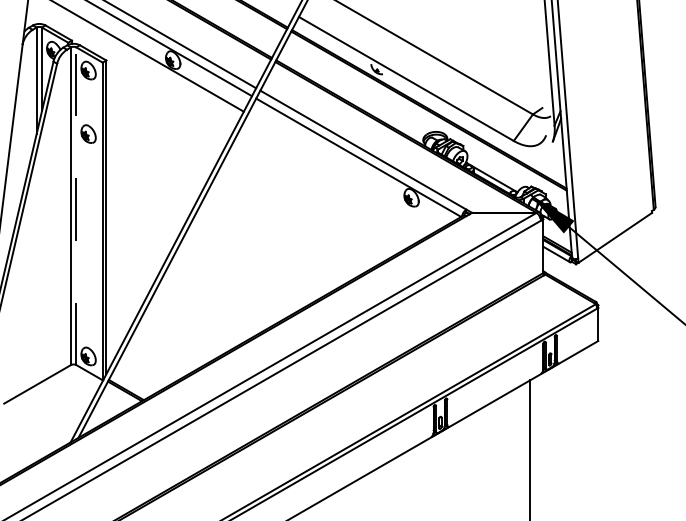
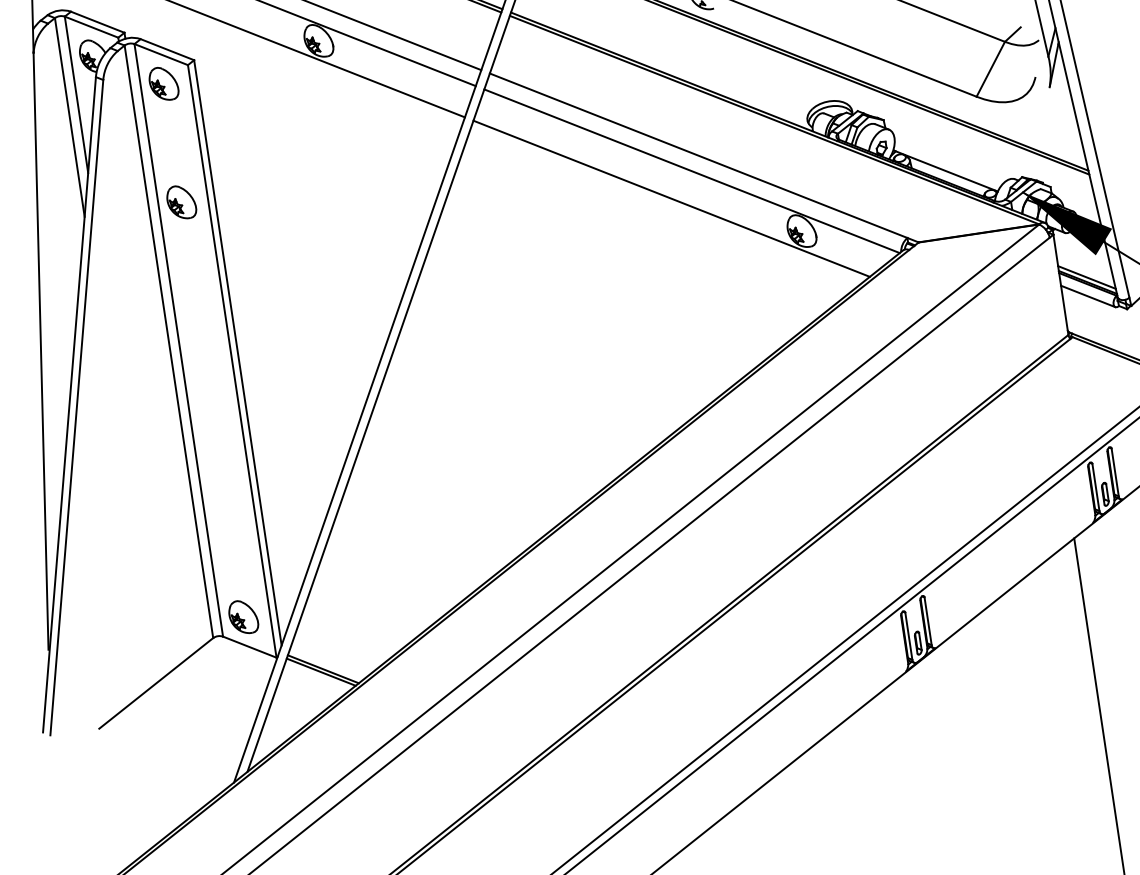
line: (345, 170) -> (670, 198), added
line: (76, 206) -> (179, 340), dashed -> solid

